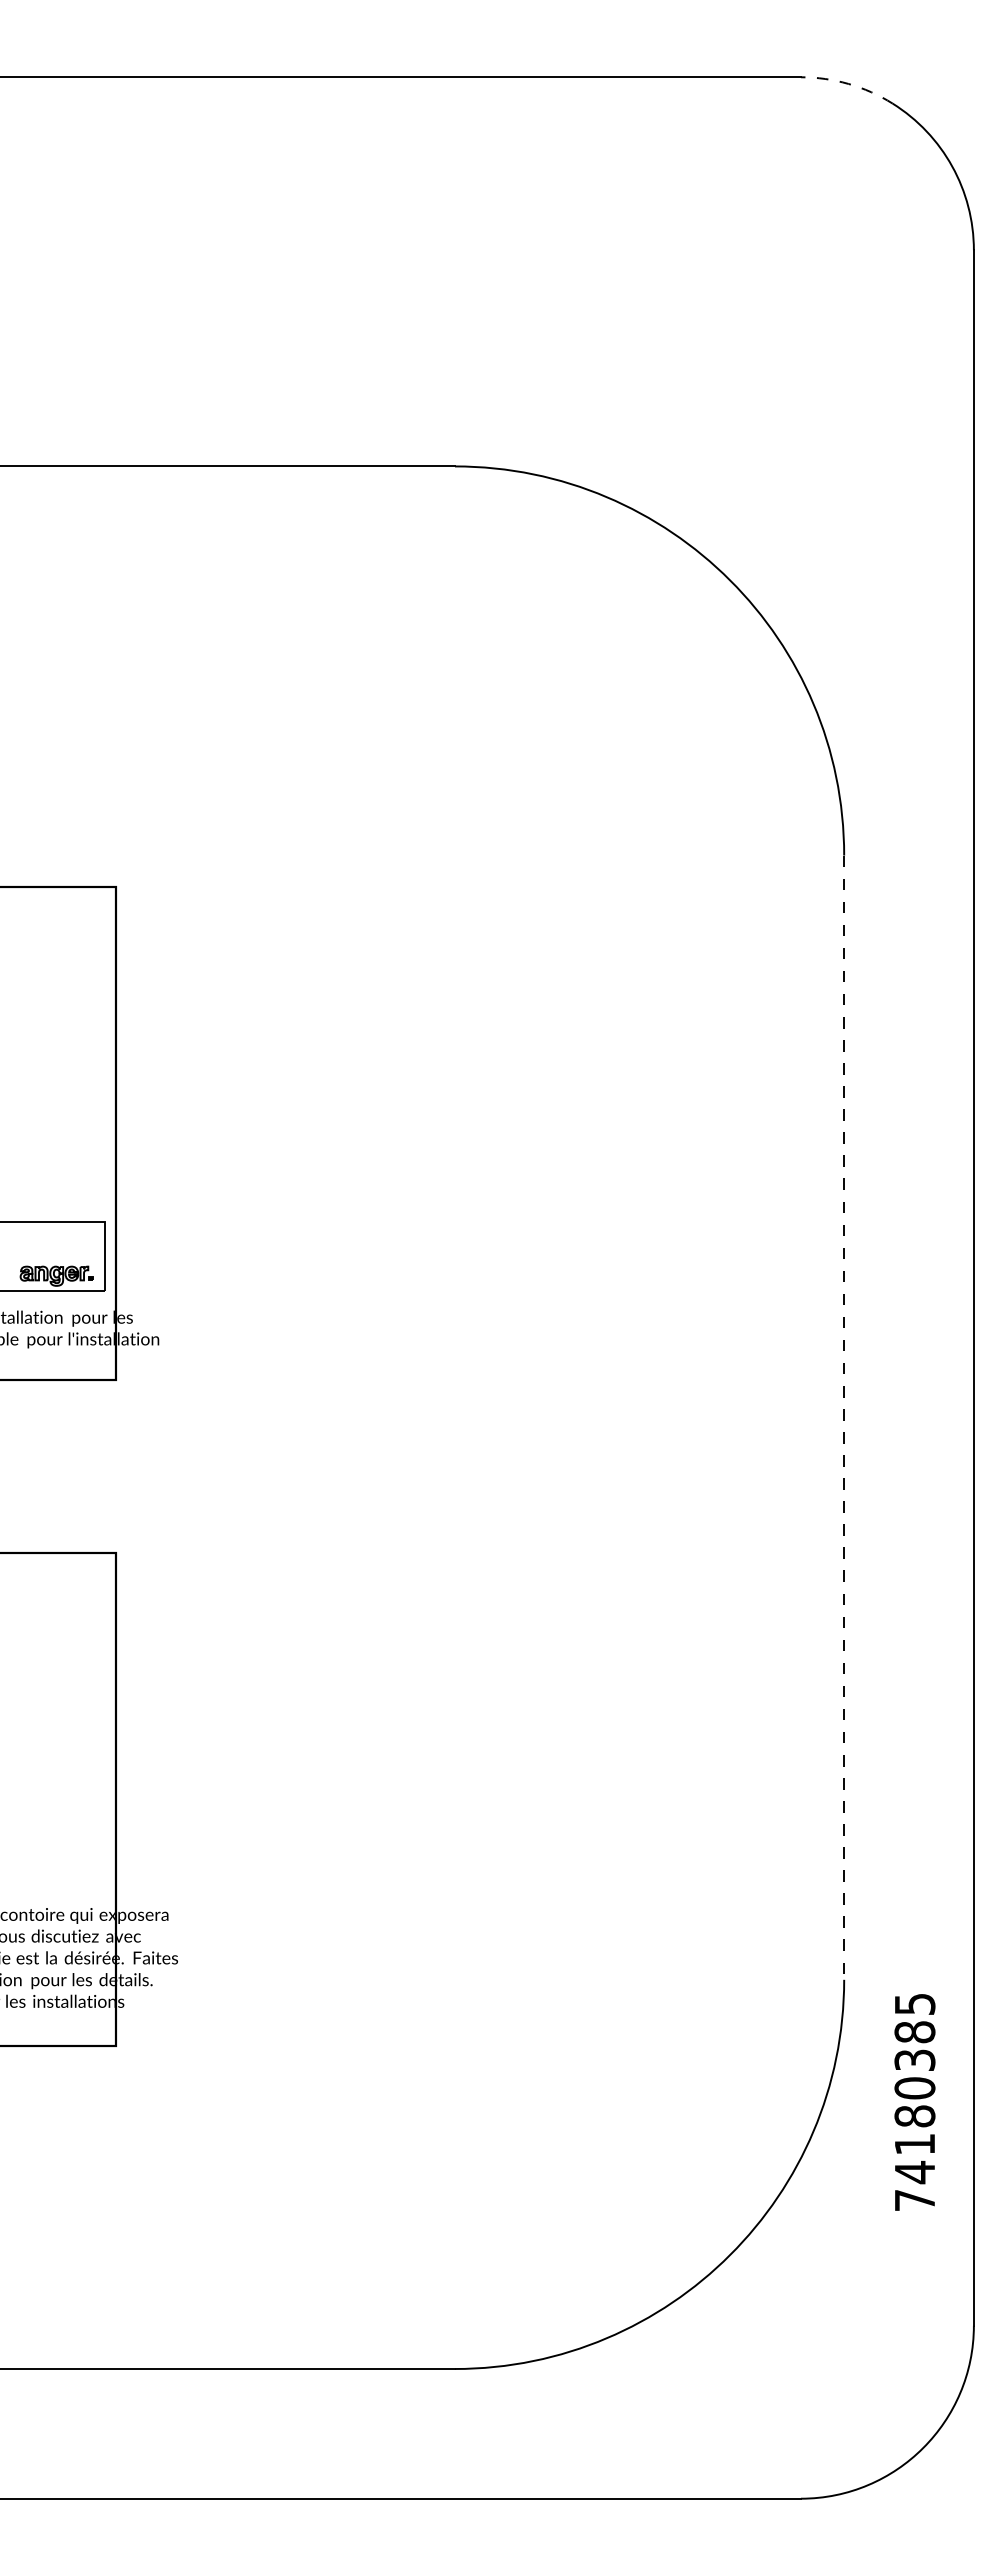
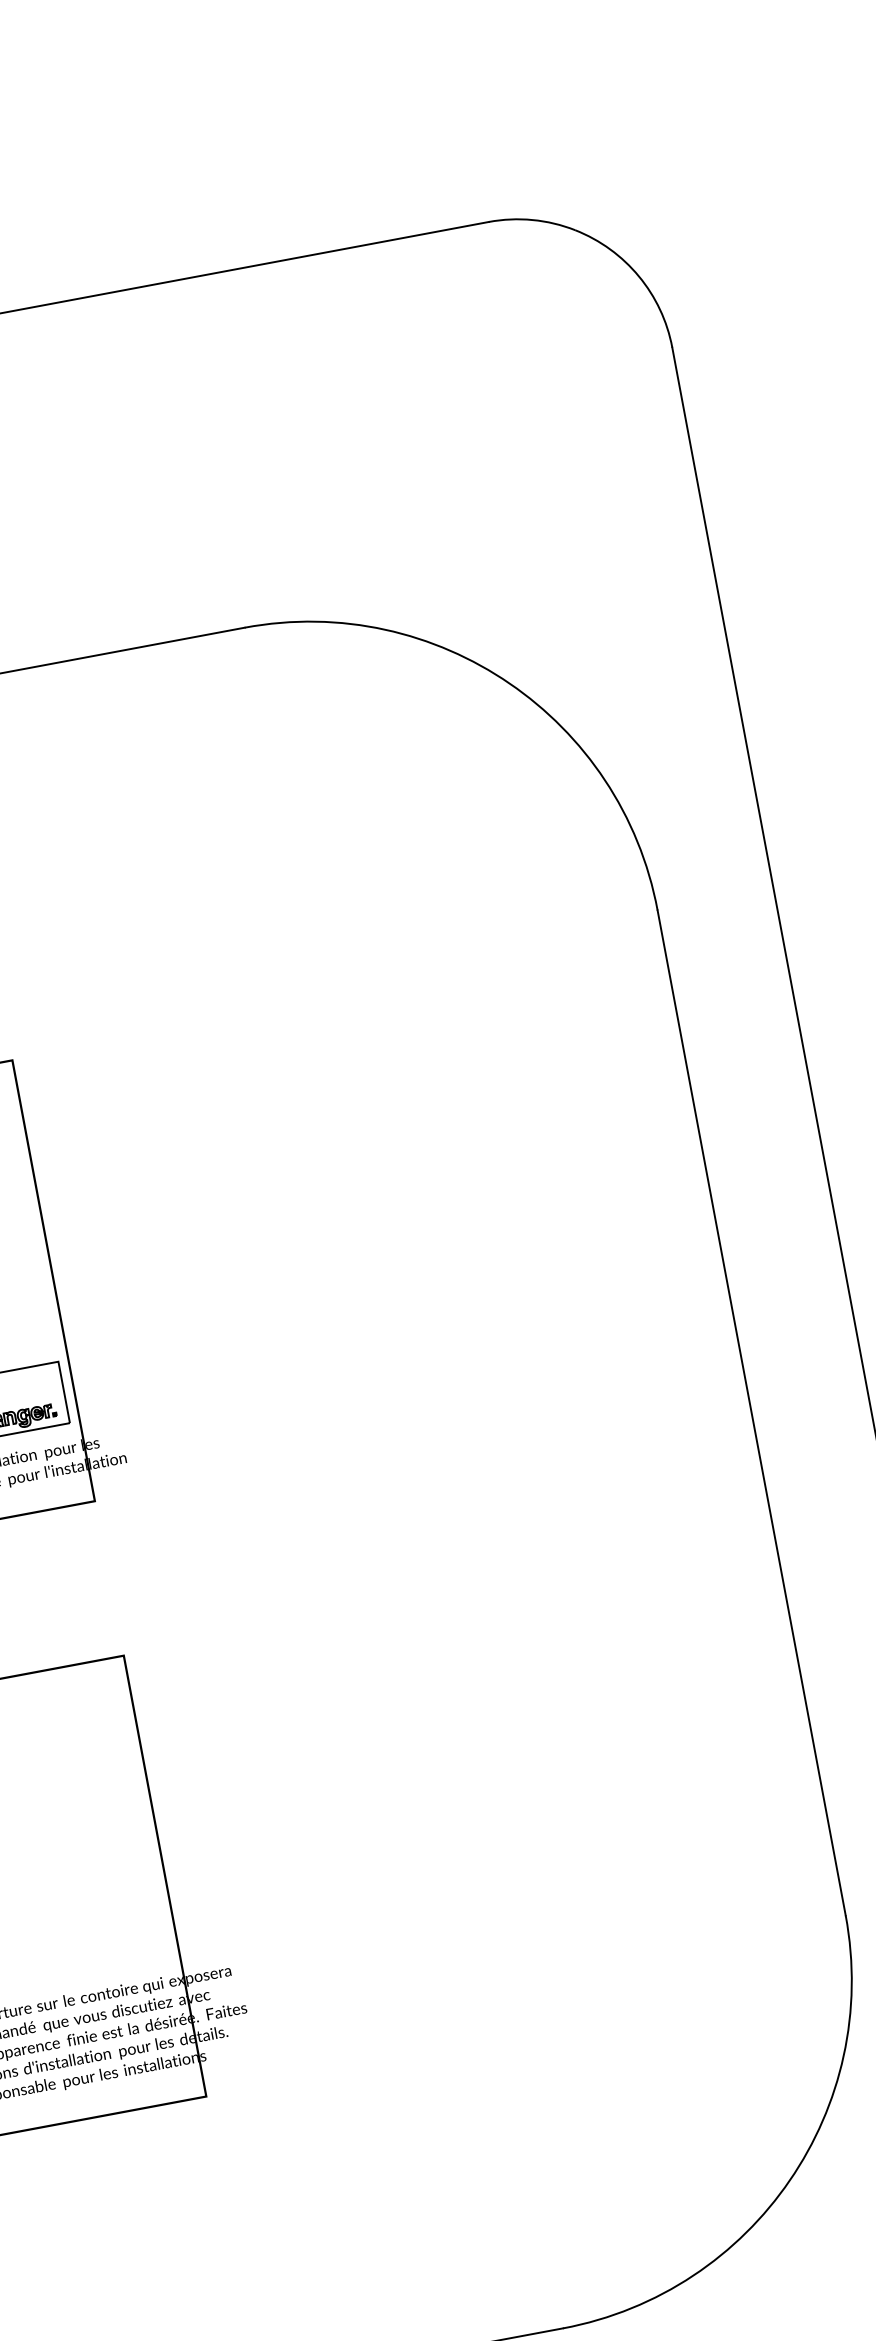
arc: (848, 84) -> (532, 220), dashed -> solid
line: (844, 1418) -> (752, 1413), dashed -> solid

